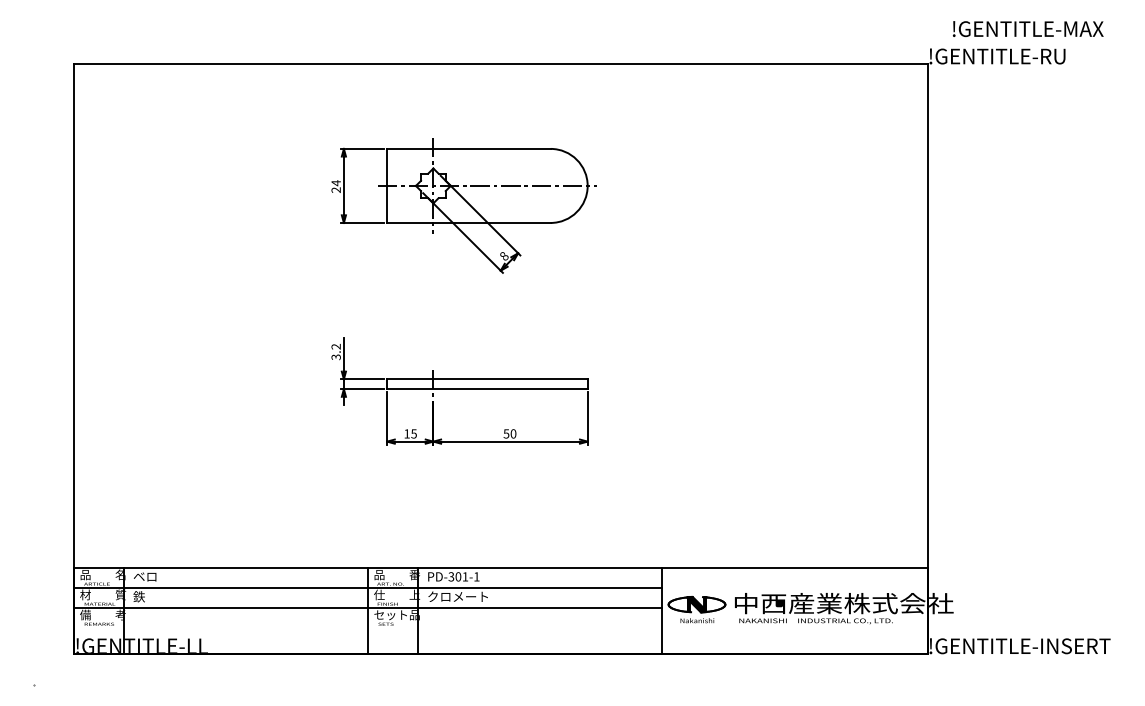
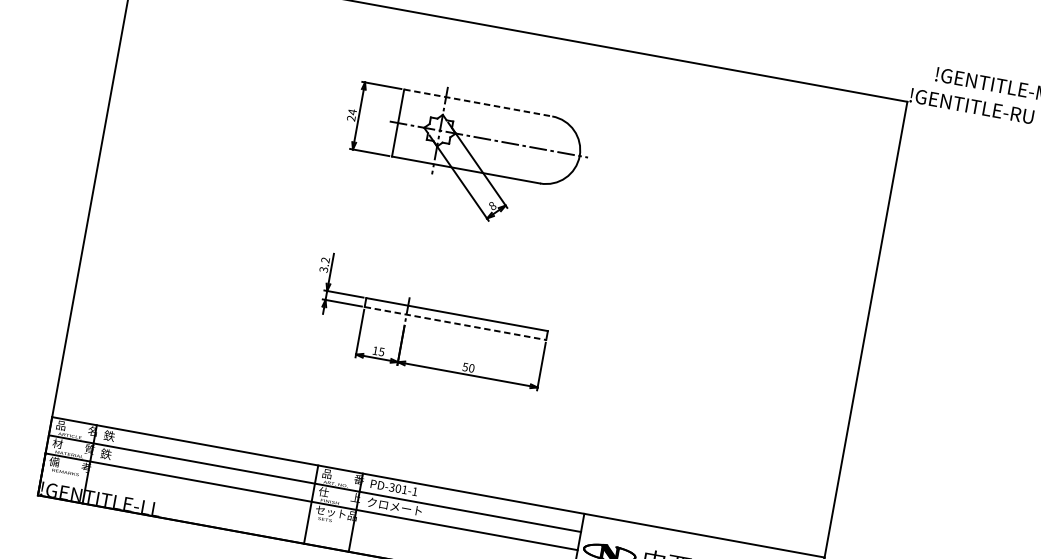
line: (468, 148) -> (477, 102), solid -> dashed
line: (487, 389) -> (455, 323), solid -> dashed
text: (144, 576) -> (114, 436), ベロ -> 鉄

